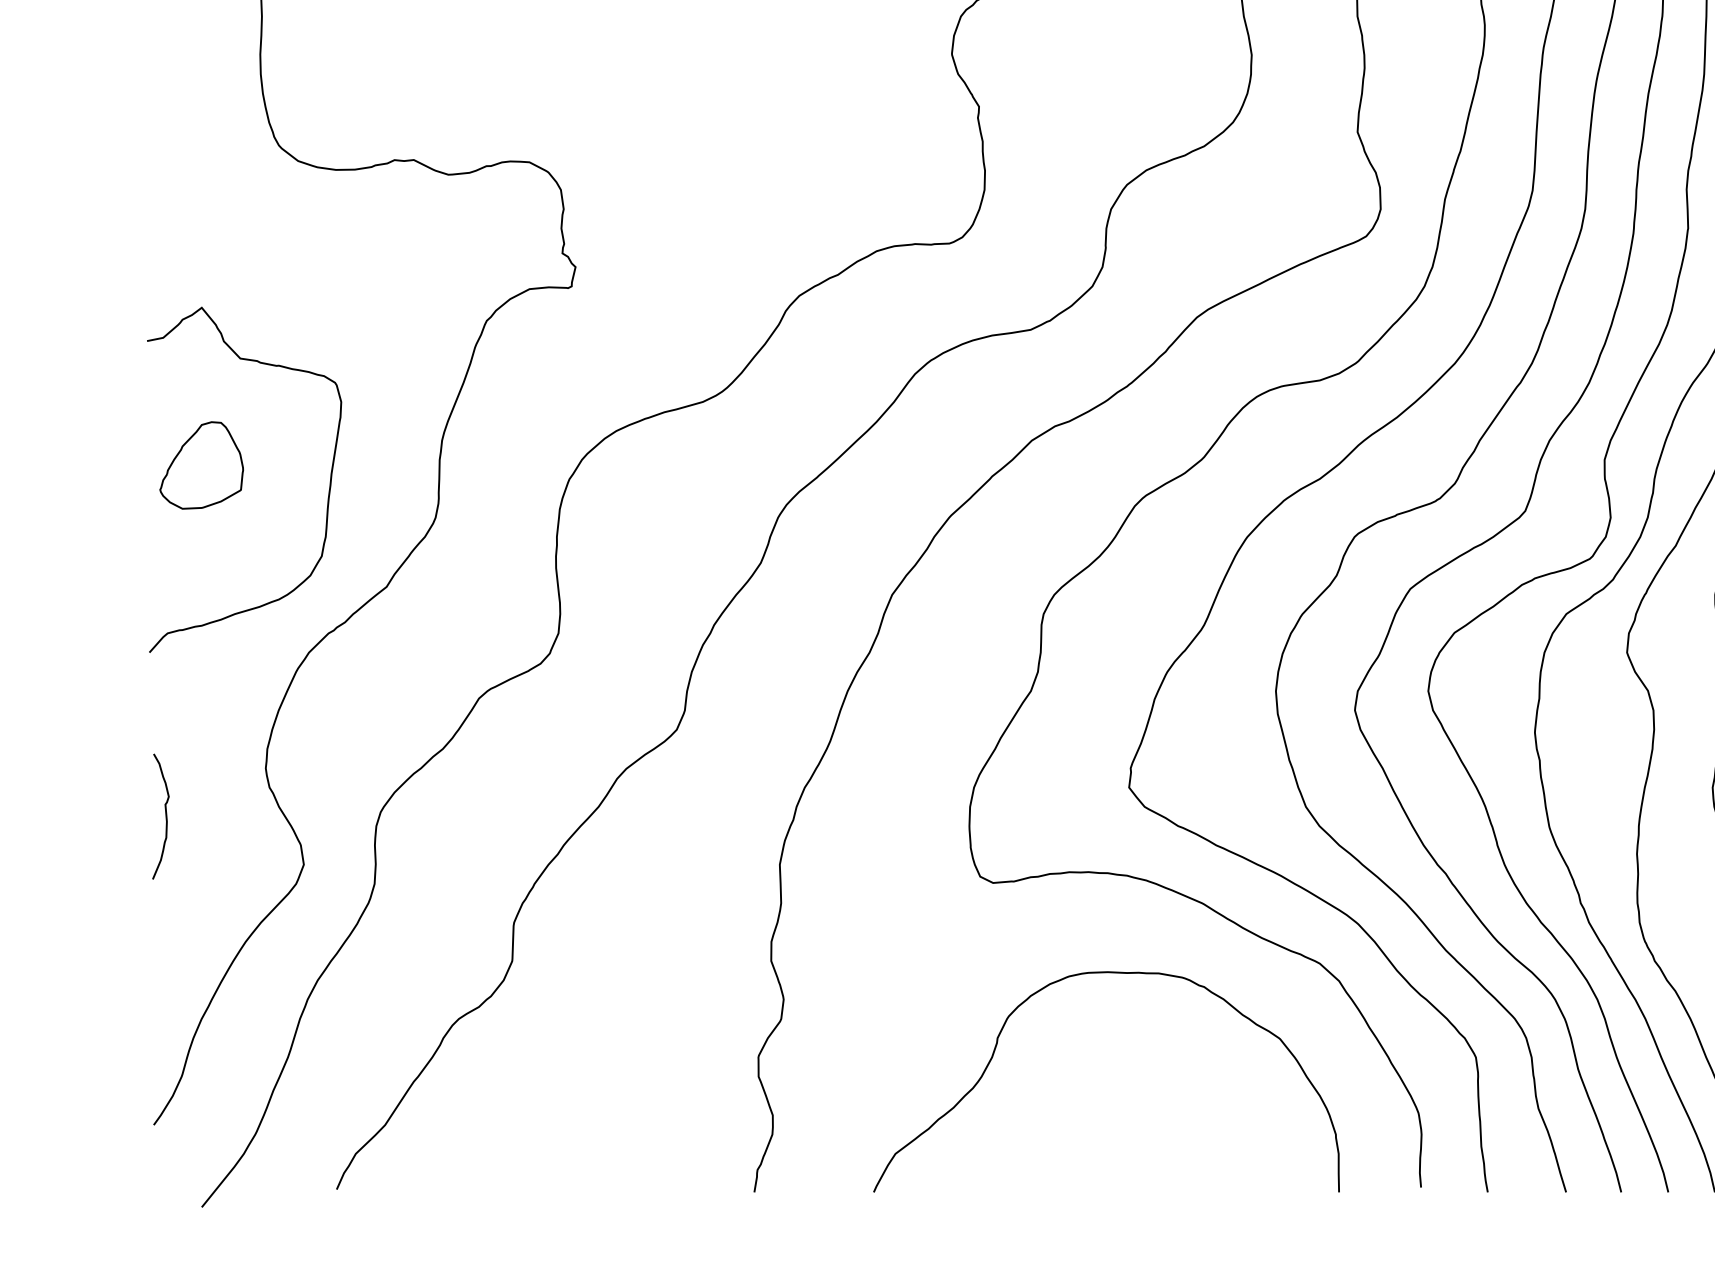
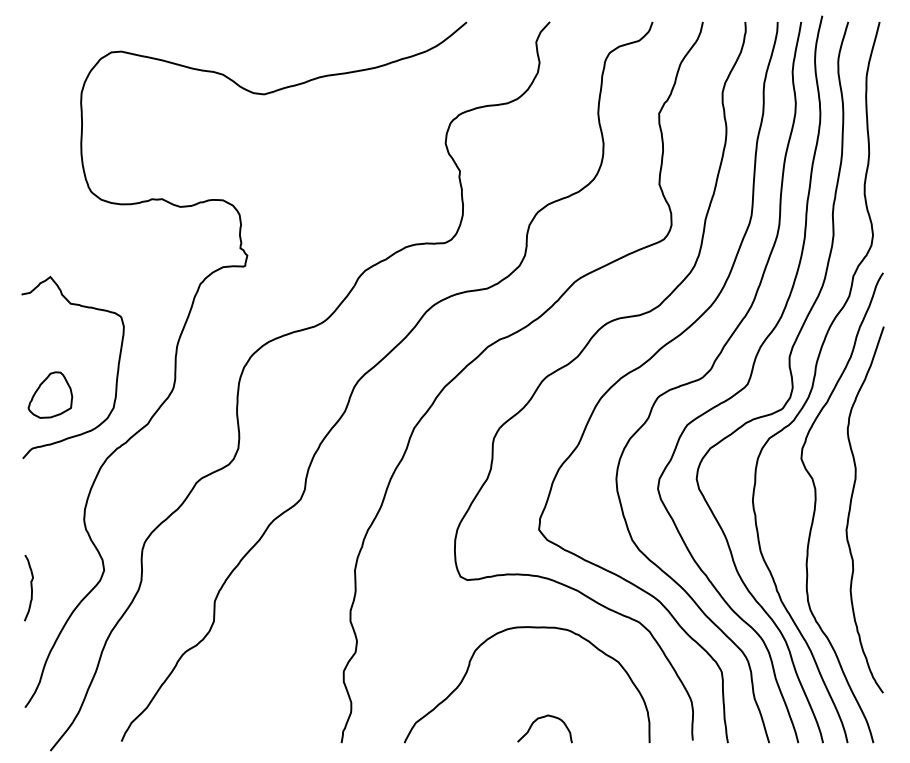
part: (201, 464) -> (50, 394), moved
curve: (163, 815) -> (30, 587), moved
curve: (1135, 1145) -> (542, 718), added

